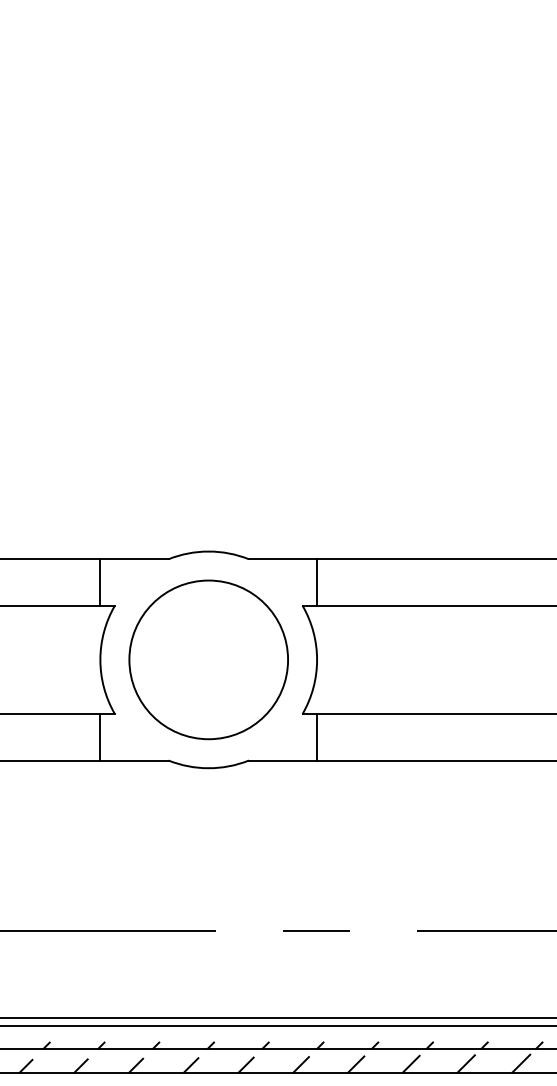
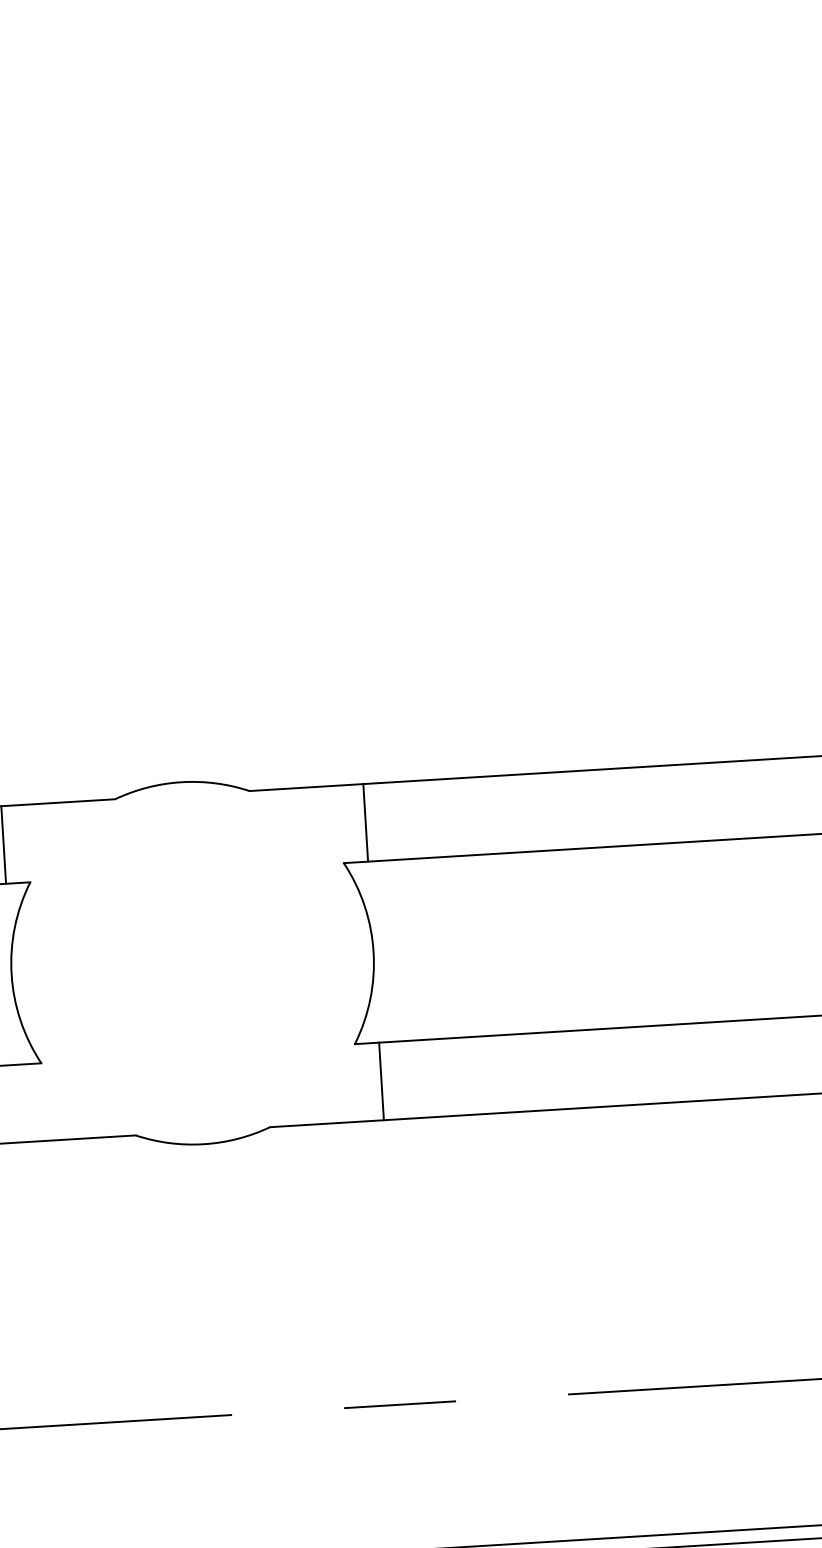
circle: (208, 659) -> (192, 962), removed
line: (100, 737) -> (19, 1103), removed

